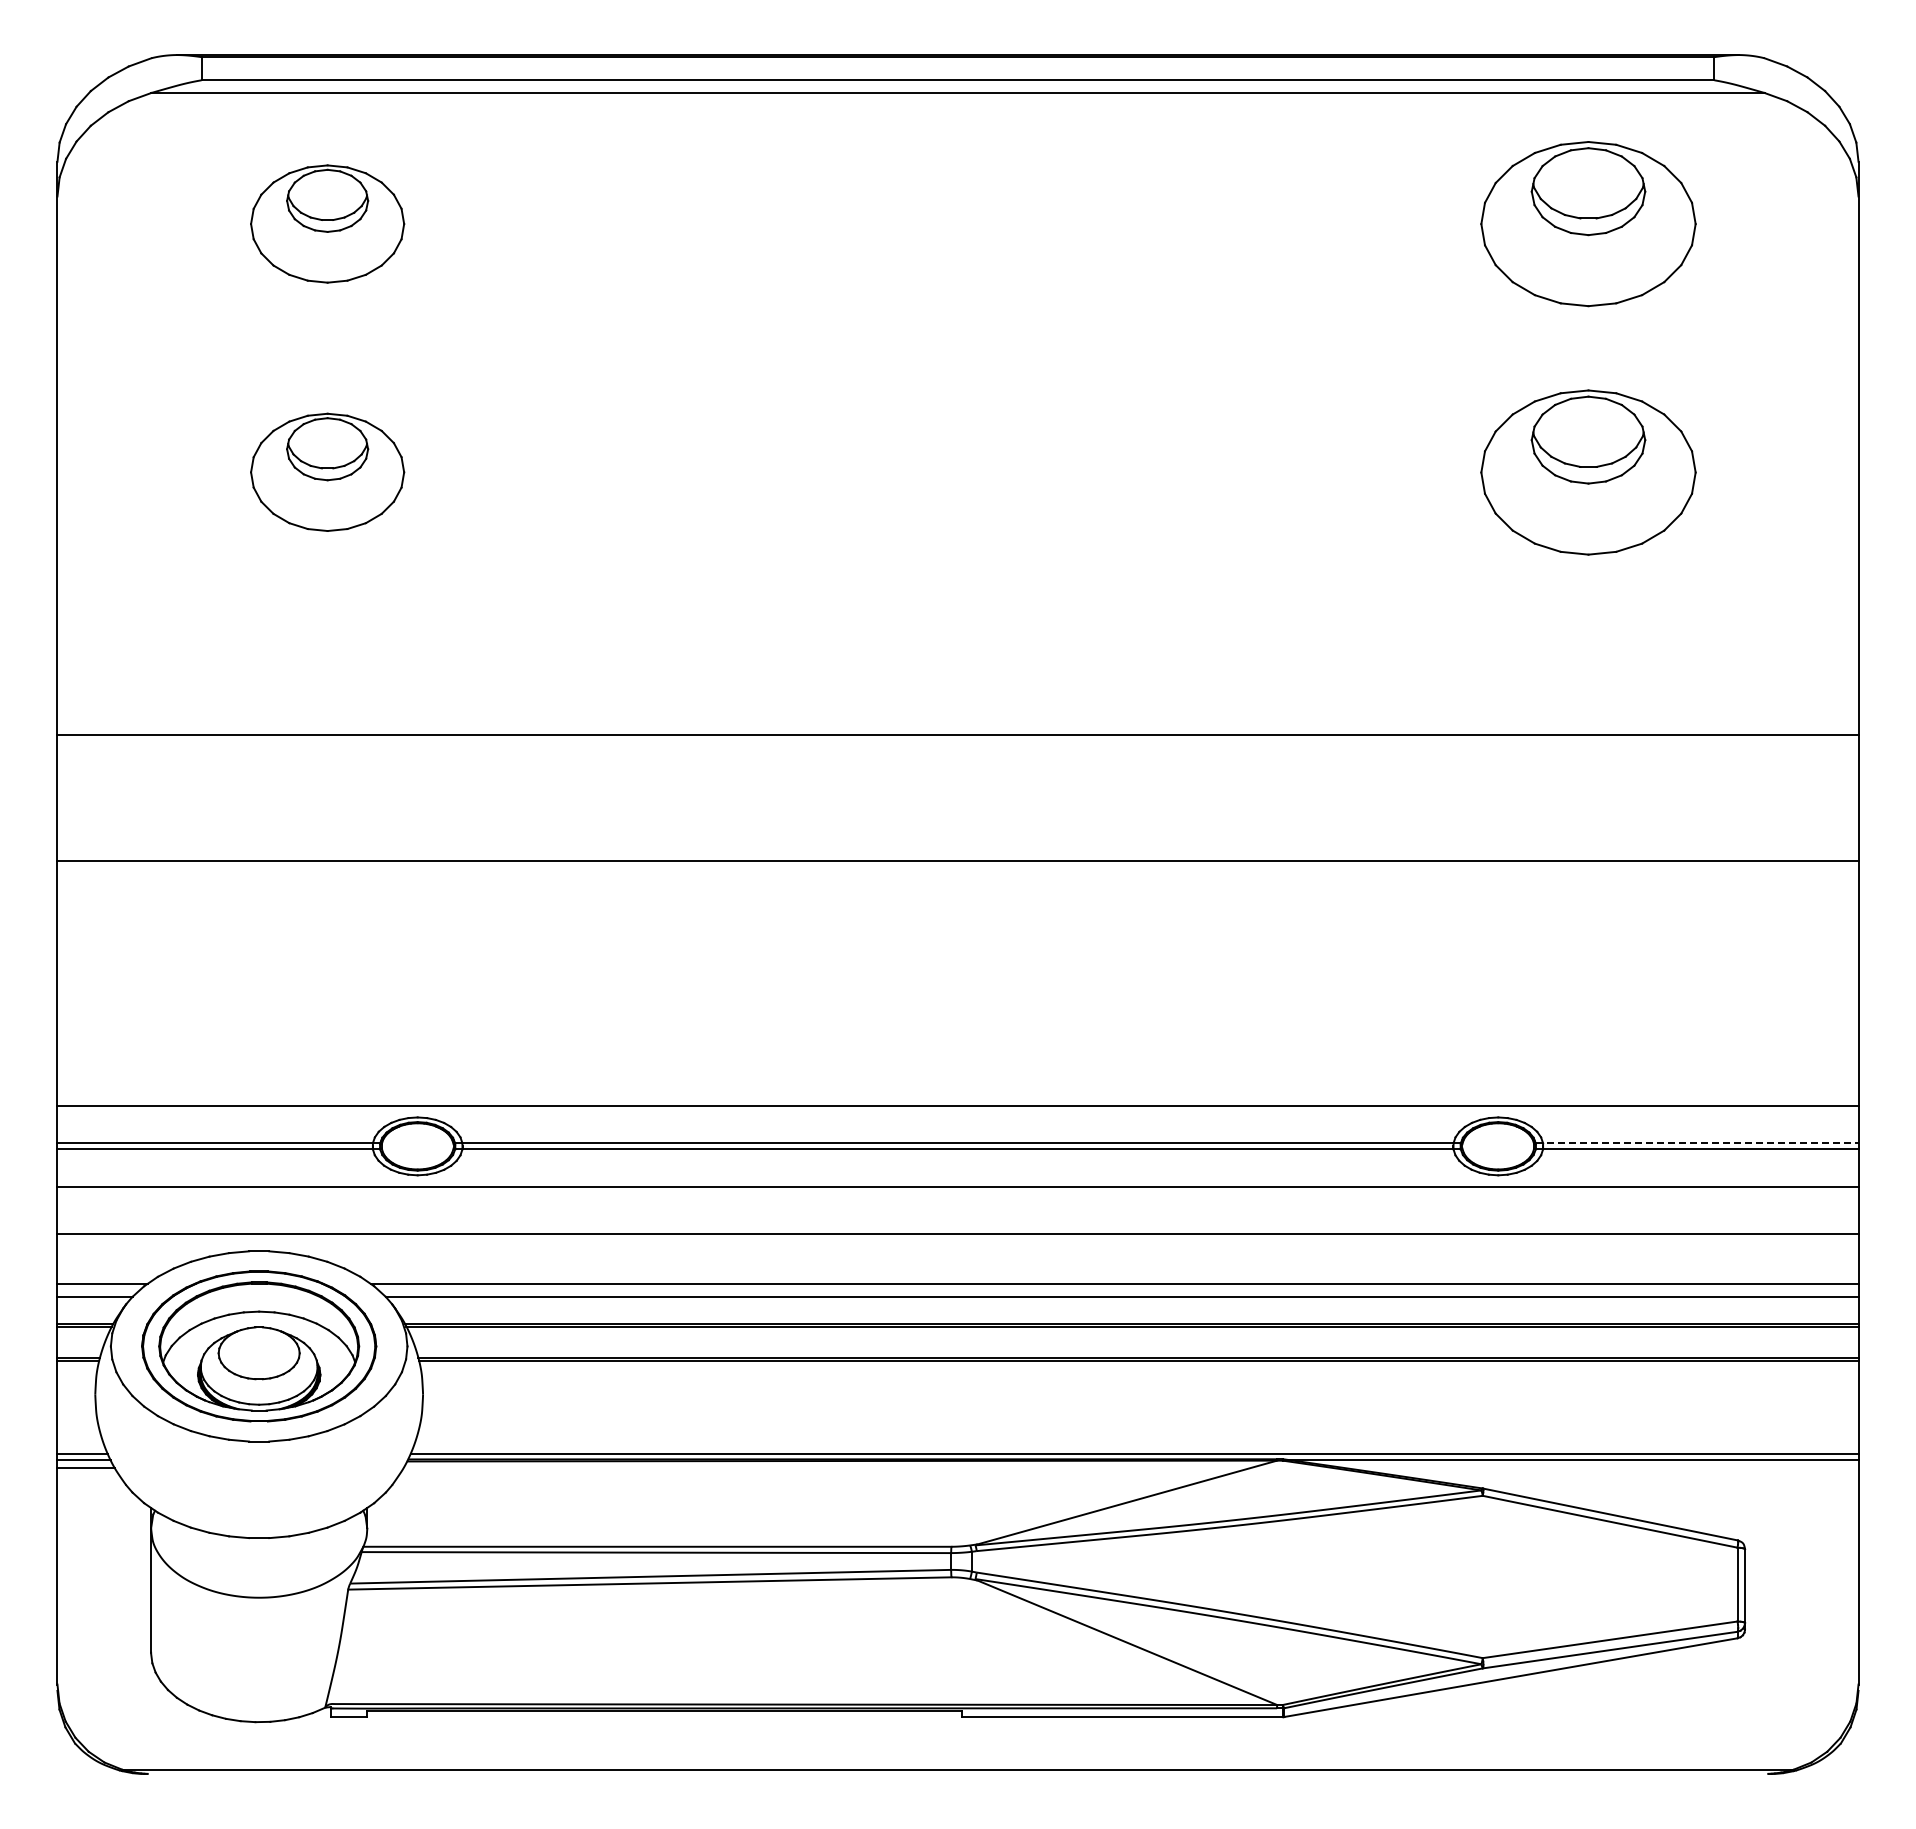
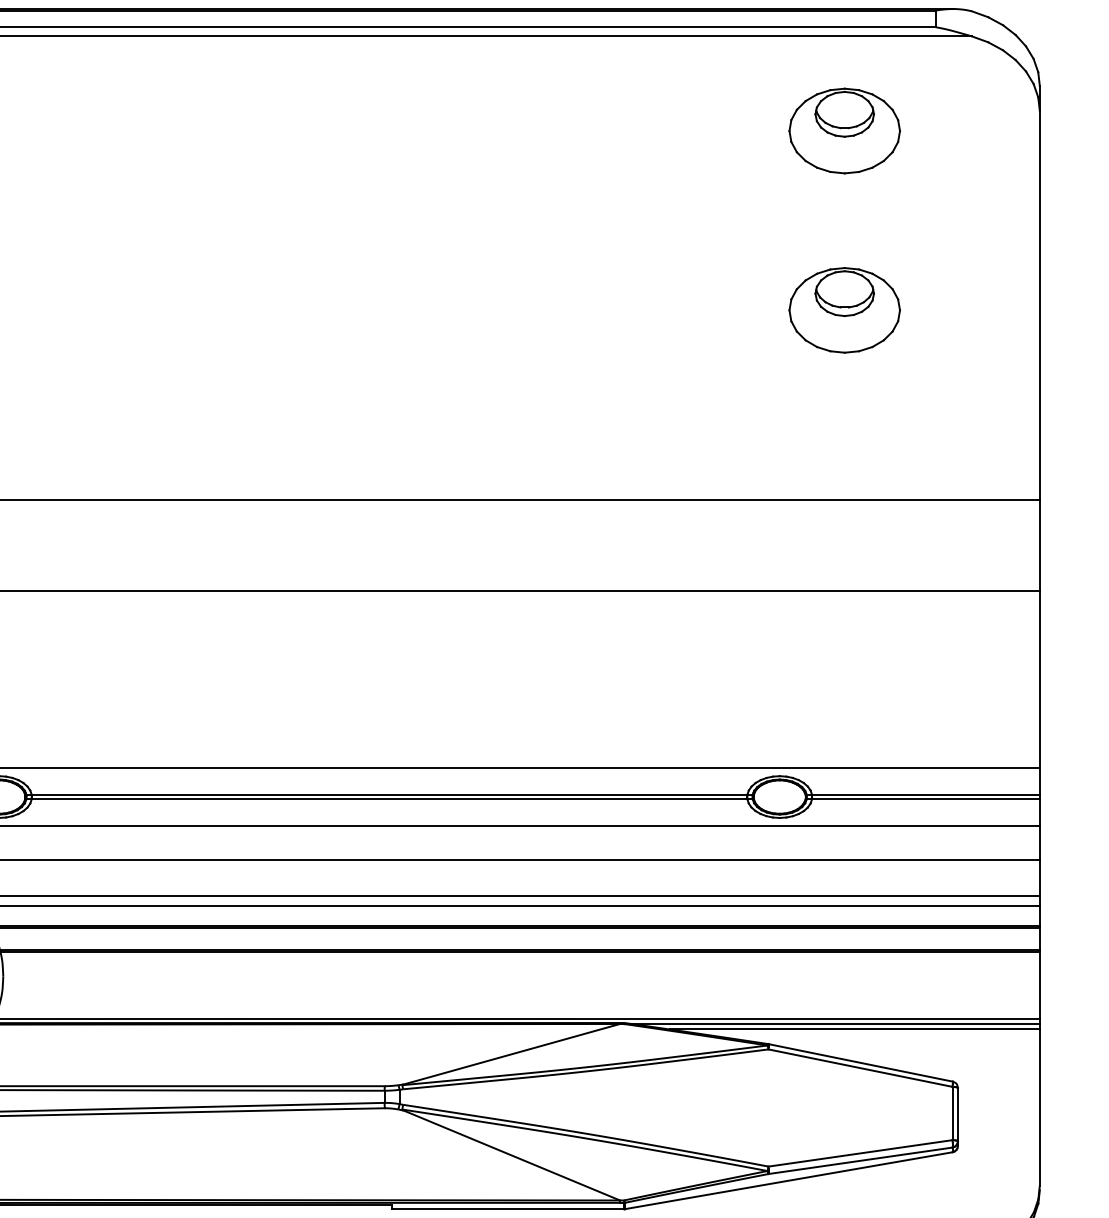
part: (1587, 223) -> (844, 130), size x0.71
part: (1587, 471) -> (844, 309), size x0.71
line: (1697, 1143) -> (923, 794), dashed -> solid
line: (1602, 1468) -> (854, 1029), added

